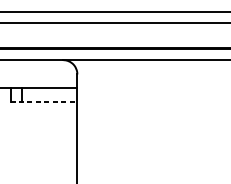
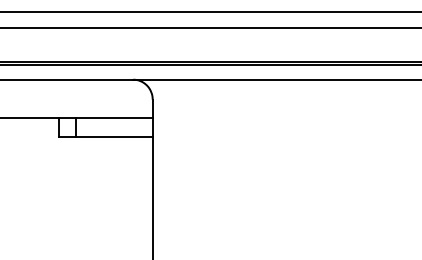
line: (44, 101) -> (106, 137), dashed -> solid

